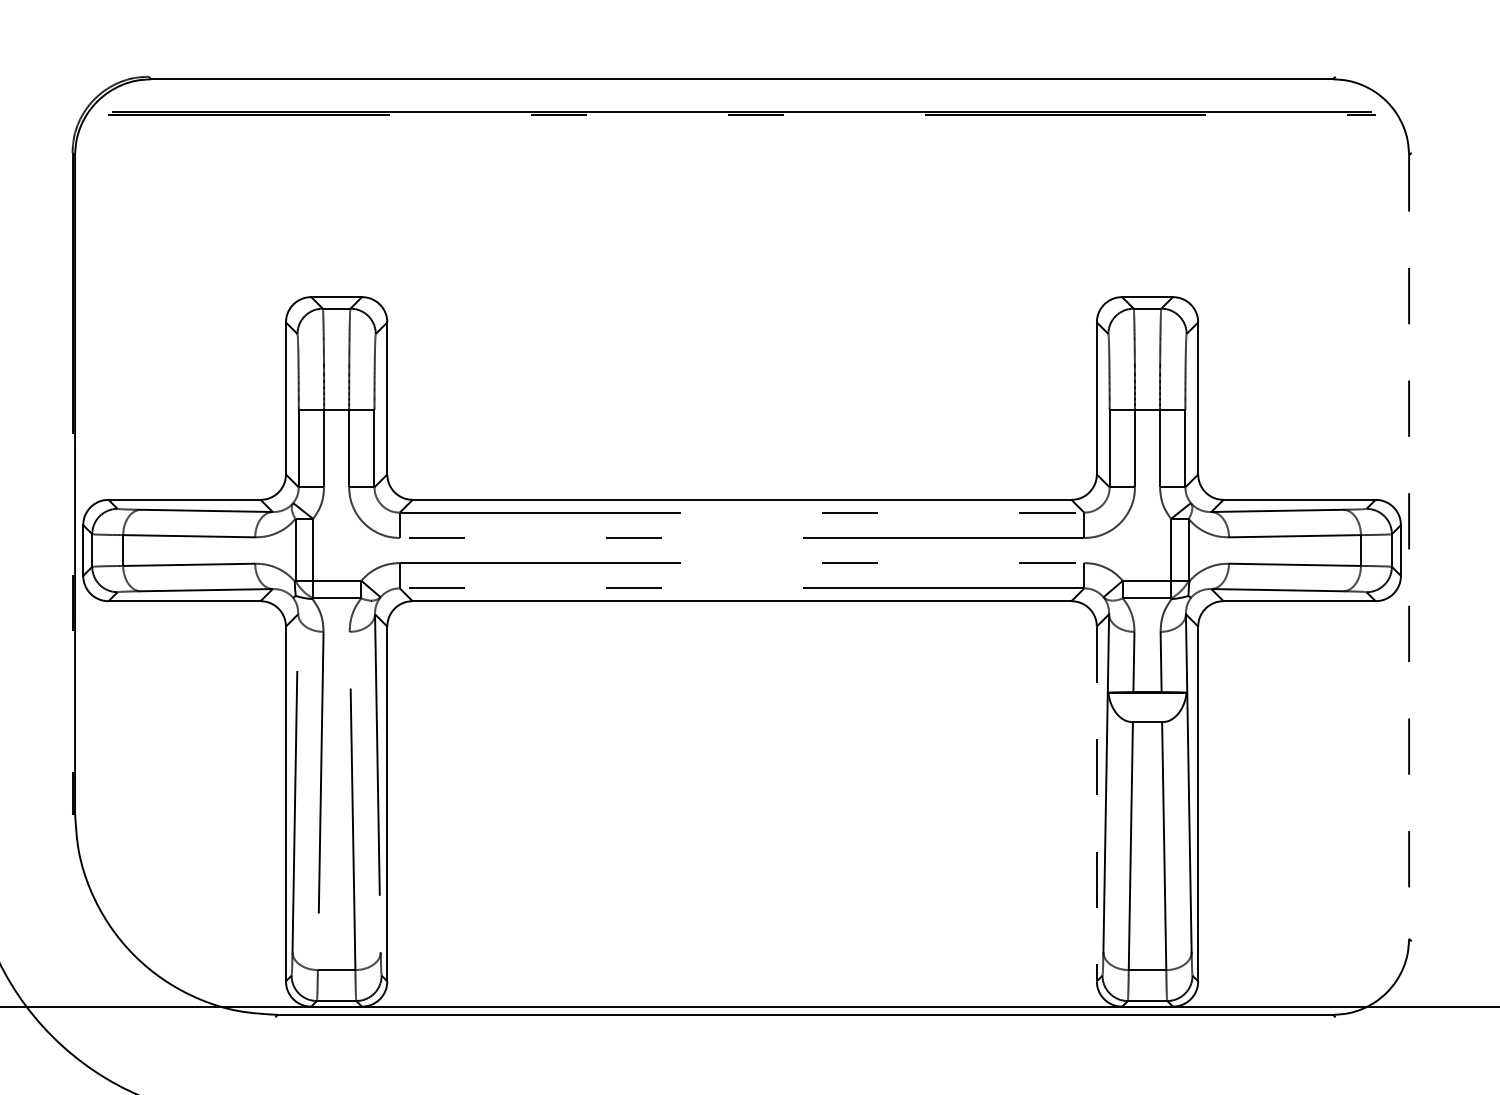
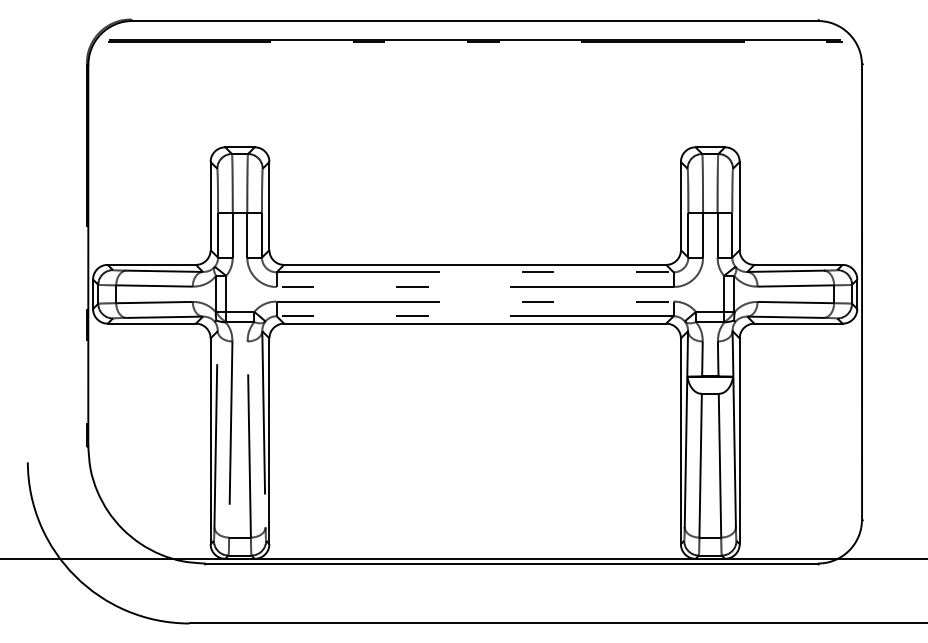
line: (1409, 547) -> (862, 292), dashed -> solid
line: (1096, 804) -> (680, 441), dashed -> solid

